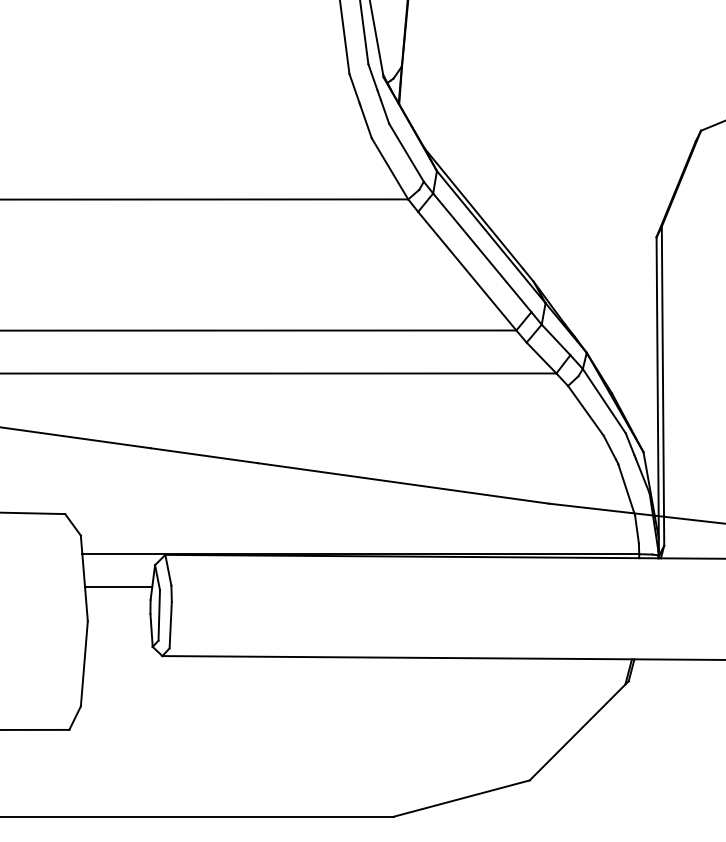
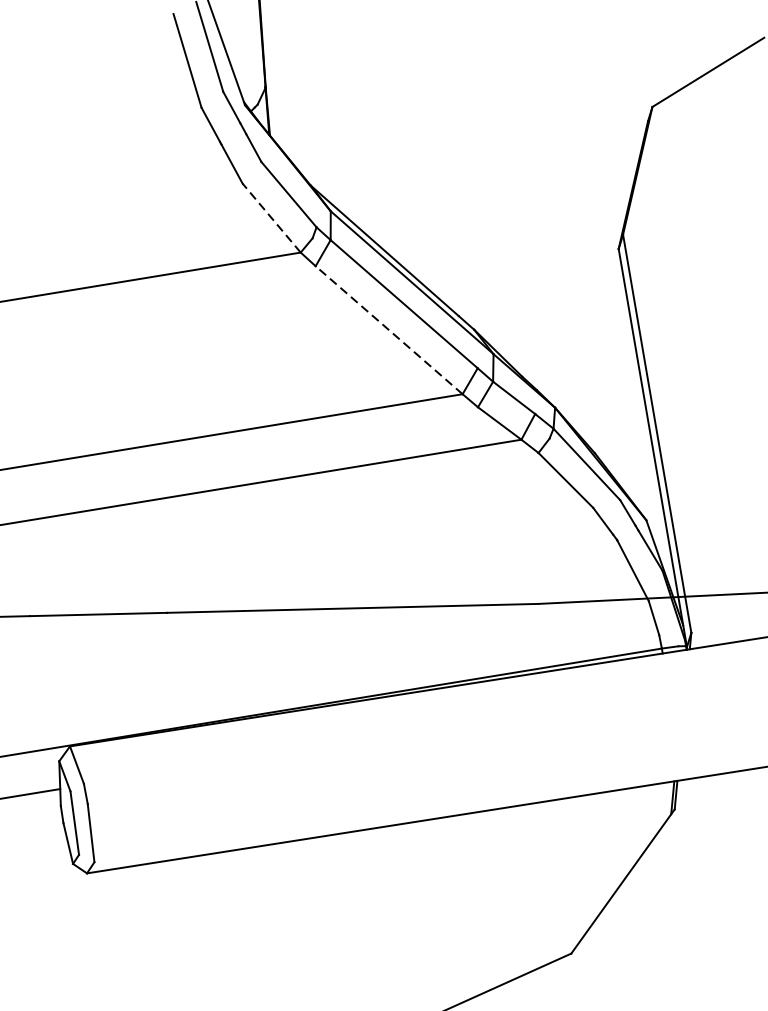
line: (390, 168) -> (272, 217), solid -> dashed
line: (467, 271) -> (389, 330), solid -> dashed

